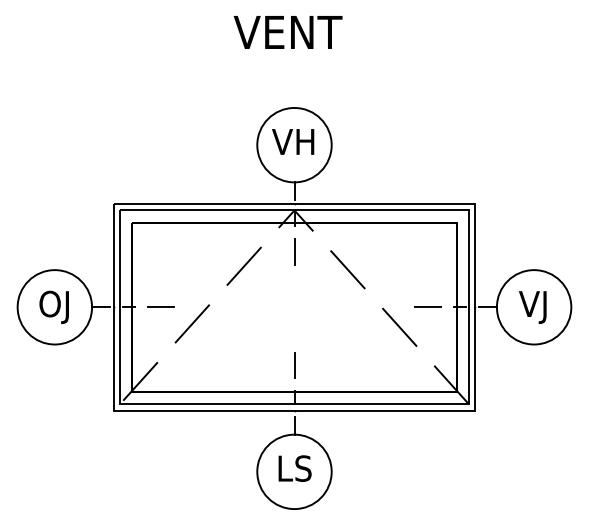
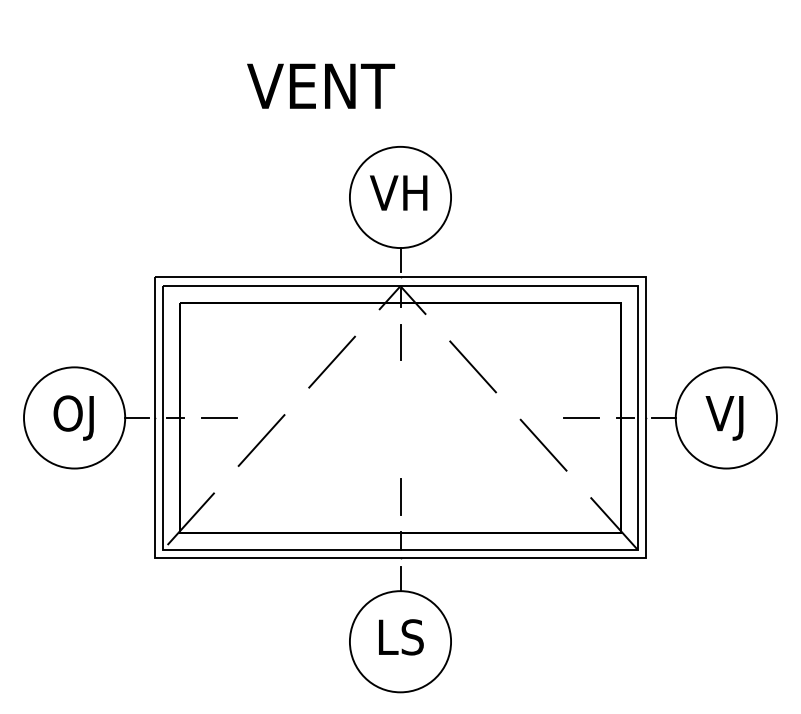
text: (287, 32) -> (320, 86), moved

